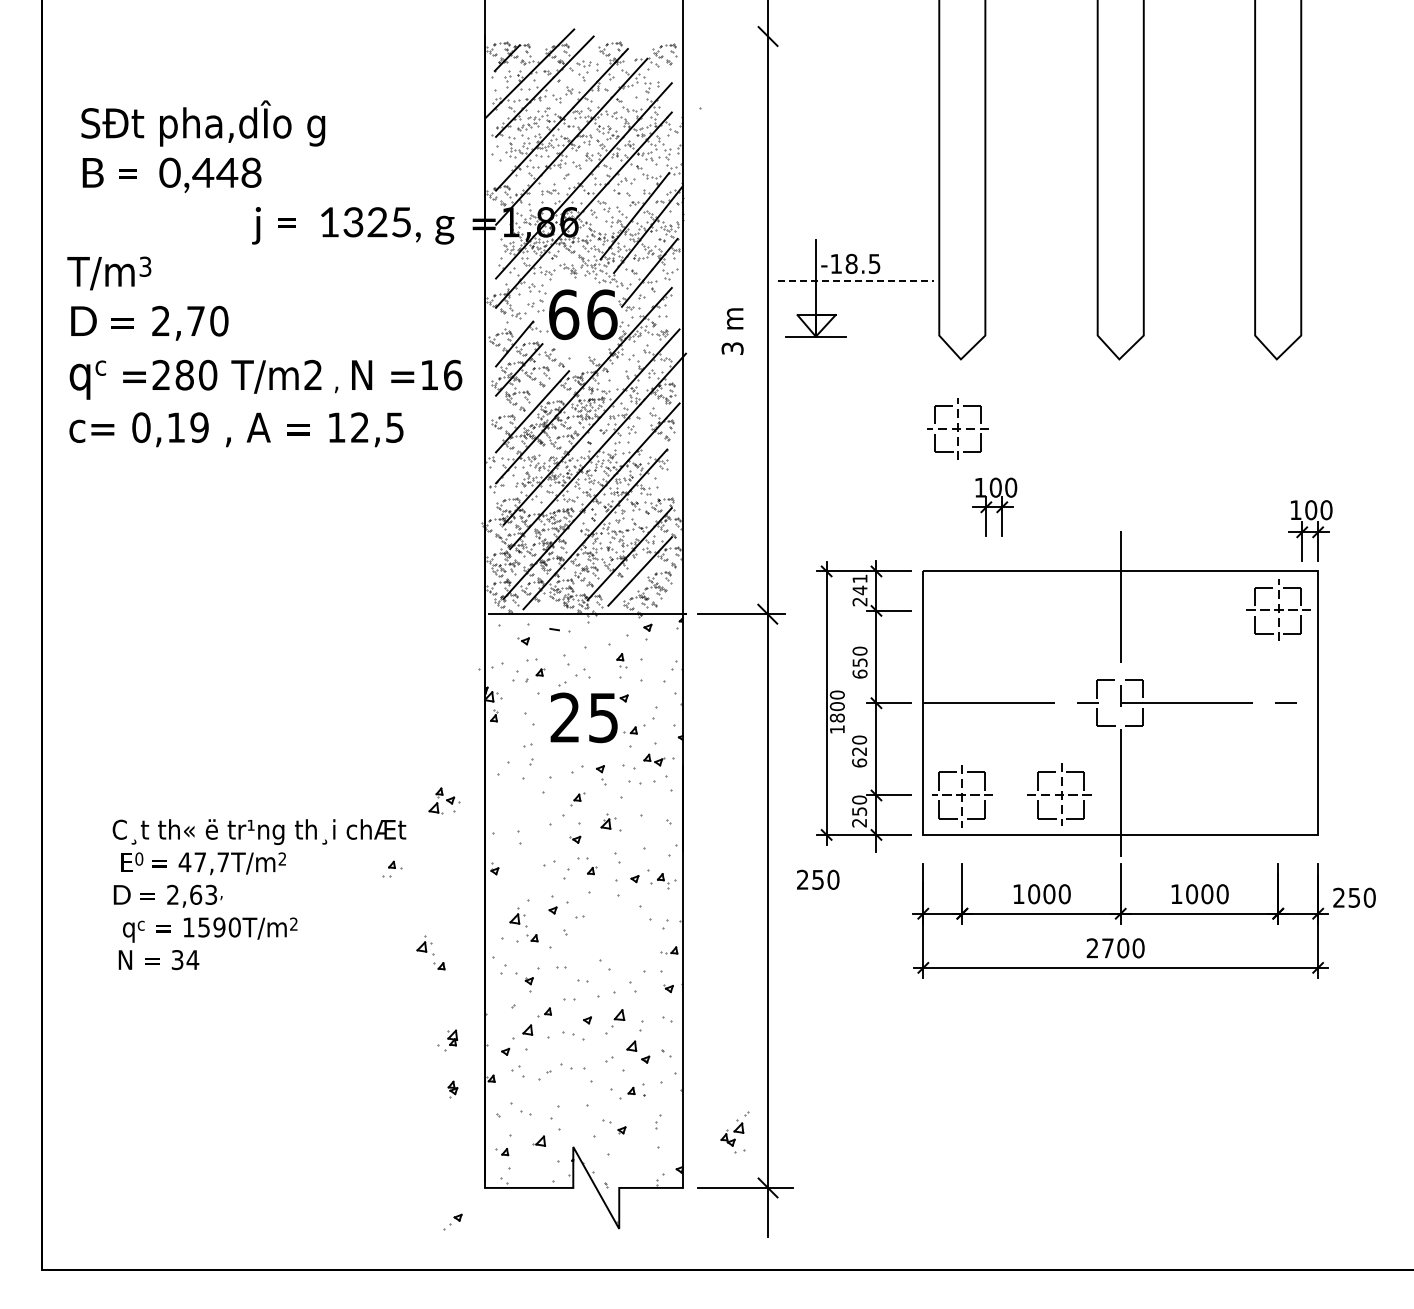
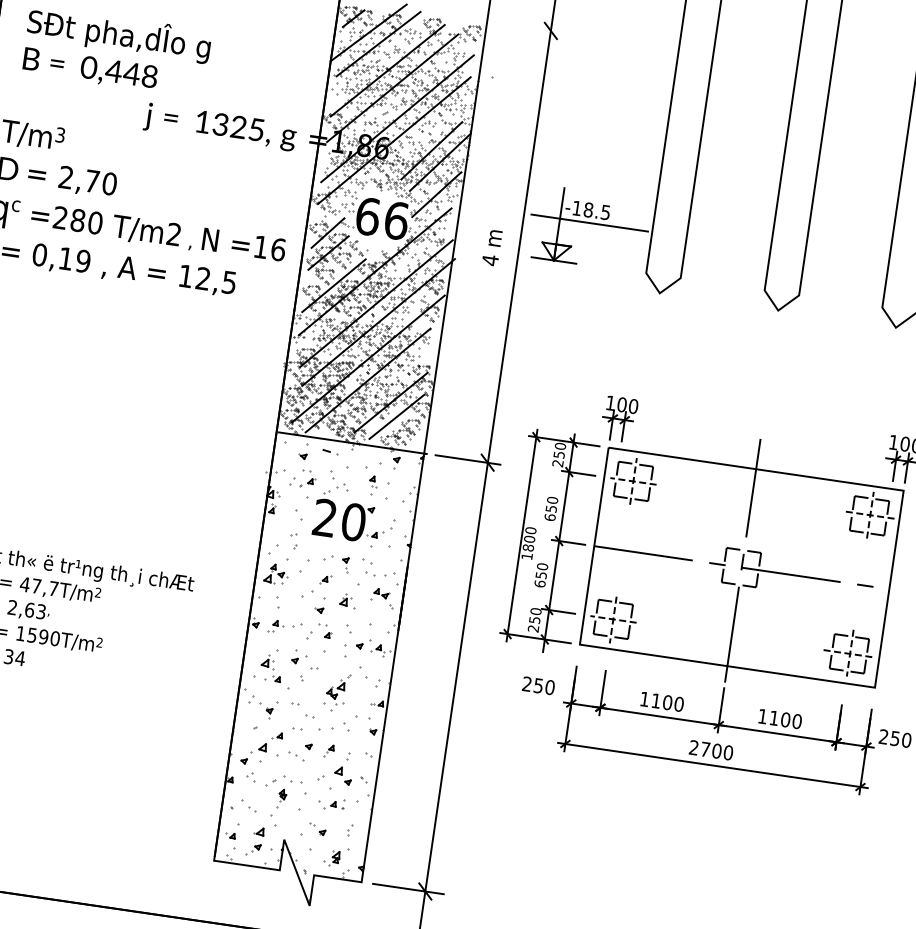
line: (855, 280) -> (589, 222), dashed -> solid
text: (732, 348) -> (490, 260), 3 -> 4
part: (957, 428) -> (632, 481), moved
part: (994, 506) -> (619, 418), moved
text: (859, 584) -> (559, 450), 241 -> 250
text: (603, 717) -> (353, 521), 25 -> 20
text: (859, 751) -> (541, 575), 620 -> 650
part: (654, 759) -> (382, 593), moved
part: (1059, 794) -> (848, 652), moved
part: (444, 800) -> (276, 574), moved
part: (392, 868) -> (275, 625), moved
text: (818, 879) -> (538, 685), moved
text: (1034, 894) -> (656, 701), 1000 -> 1100
text: (1192, 894) -> (774, 718), 1000 -> 1100
part: (430, 952) -> (198, 678), removed
part: (615, 1021) -> (329, 750), size x0.62
part: (447, 1040) -> (332, 858), moved
part: (452, 1089) -> (282, 795), moved
part: (734, 1132) -> (337, 689), moved
part: (452, 1221) -> (253, 849), moved

